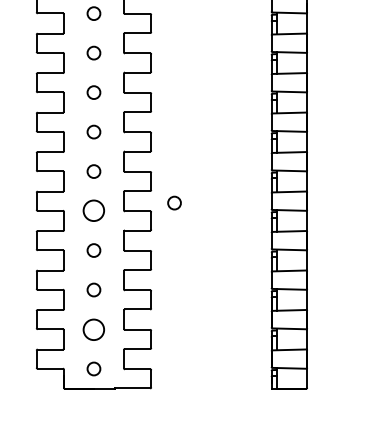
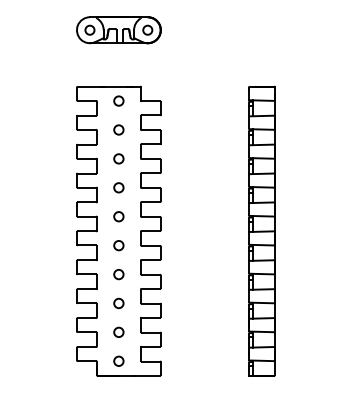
circle: (174, 202) -> (177, 239), removed
circle: (93, 210) -> (118, 245), size x0.62
circle: (93, 328) -> (118, 331), size x0.62

